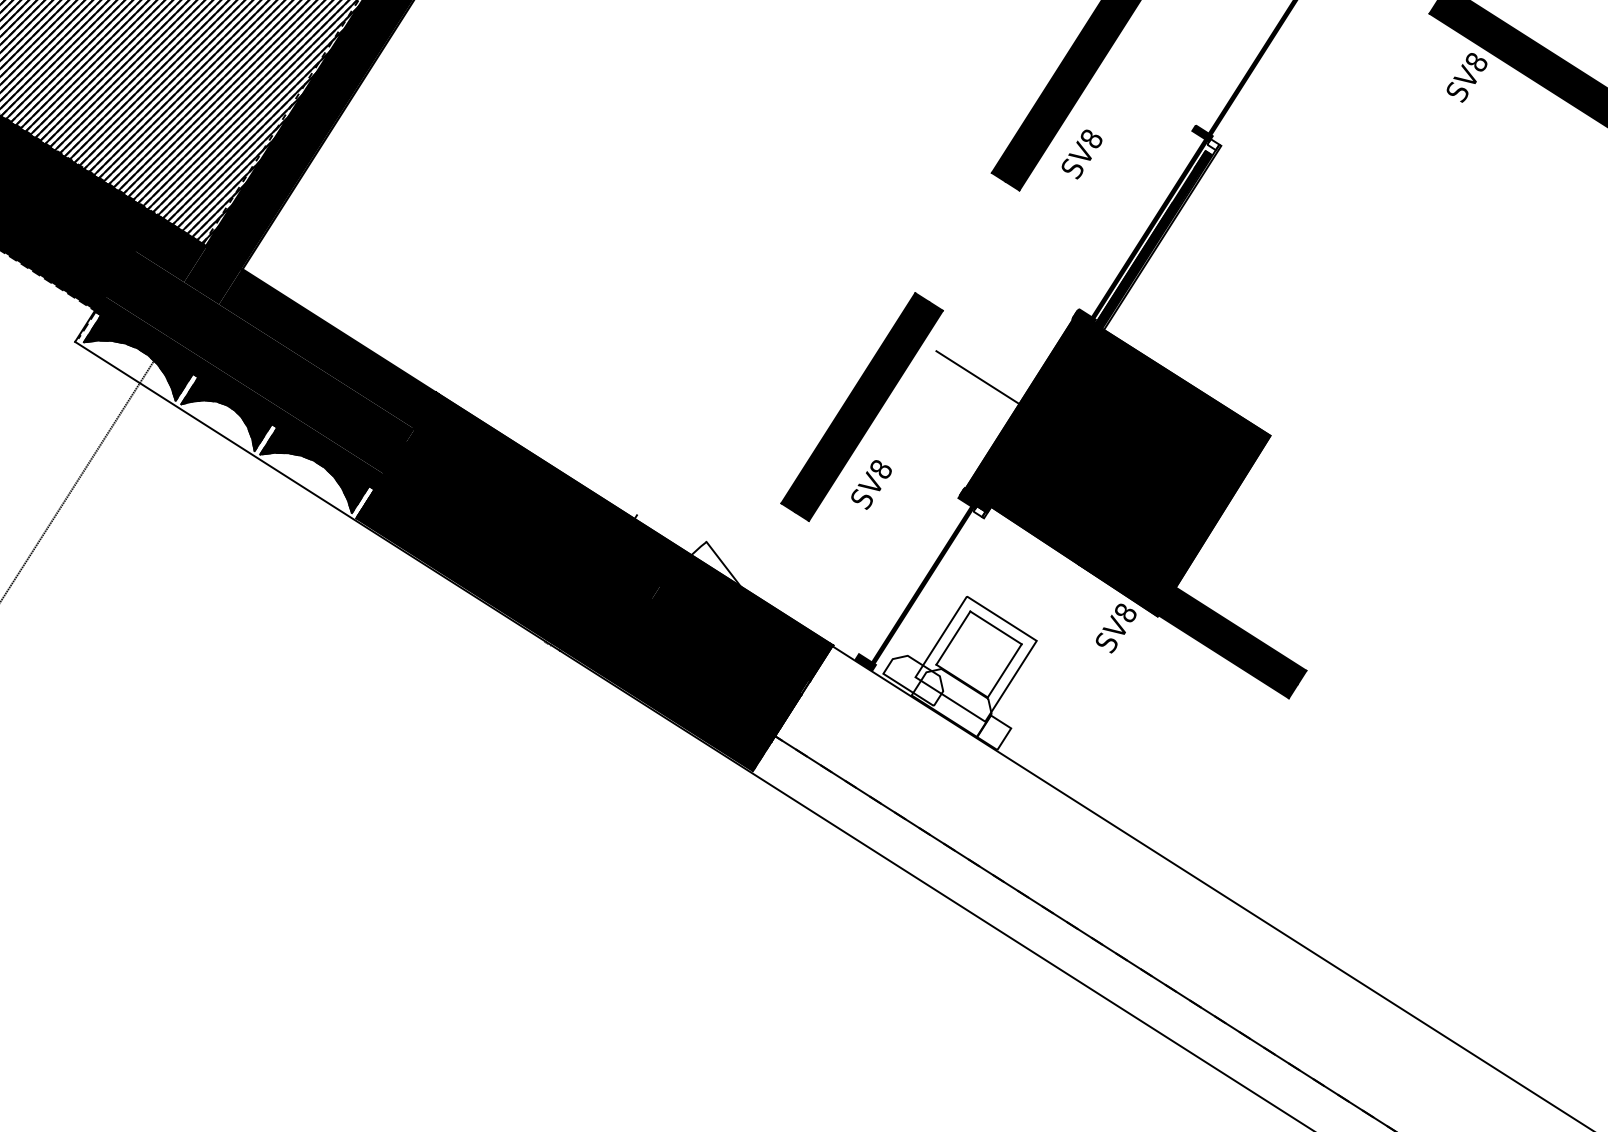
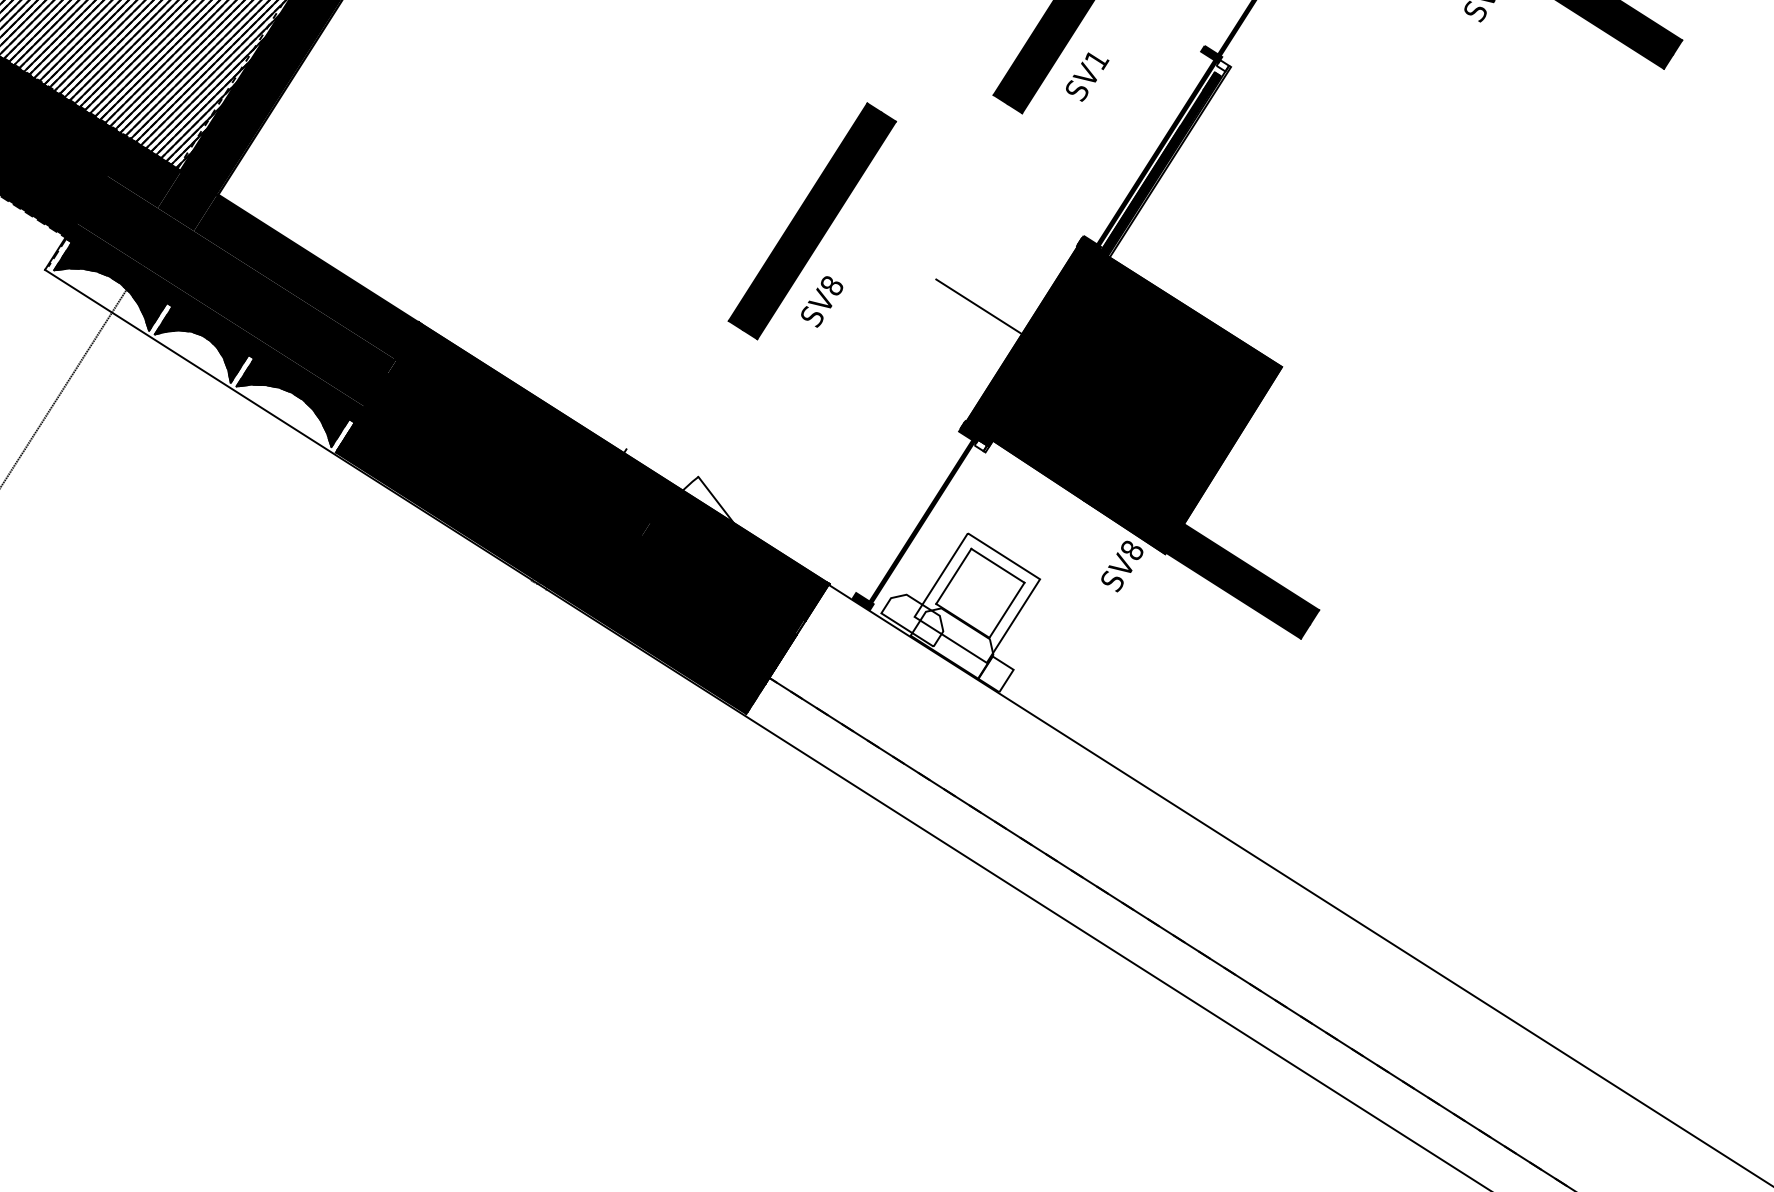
text: (1092, 139) -> (1097, 60), SV8 -> SV1
part: (861, 407) -> (811, 221), moved

